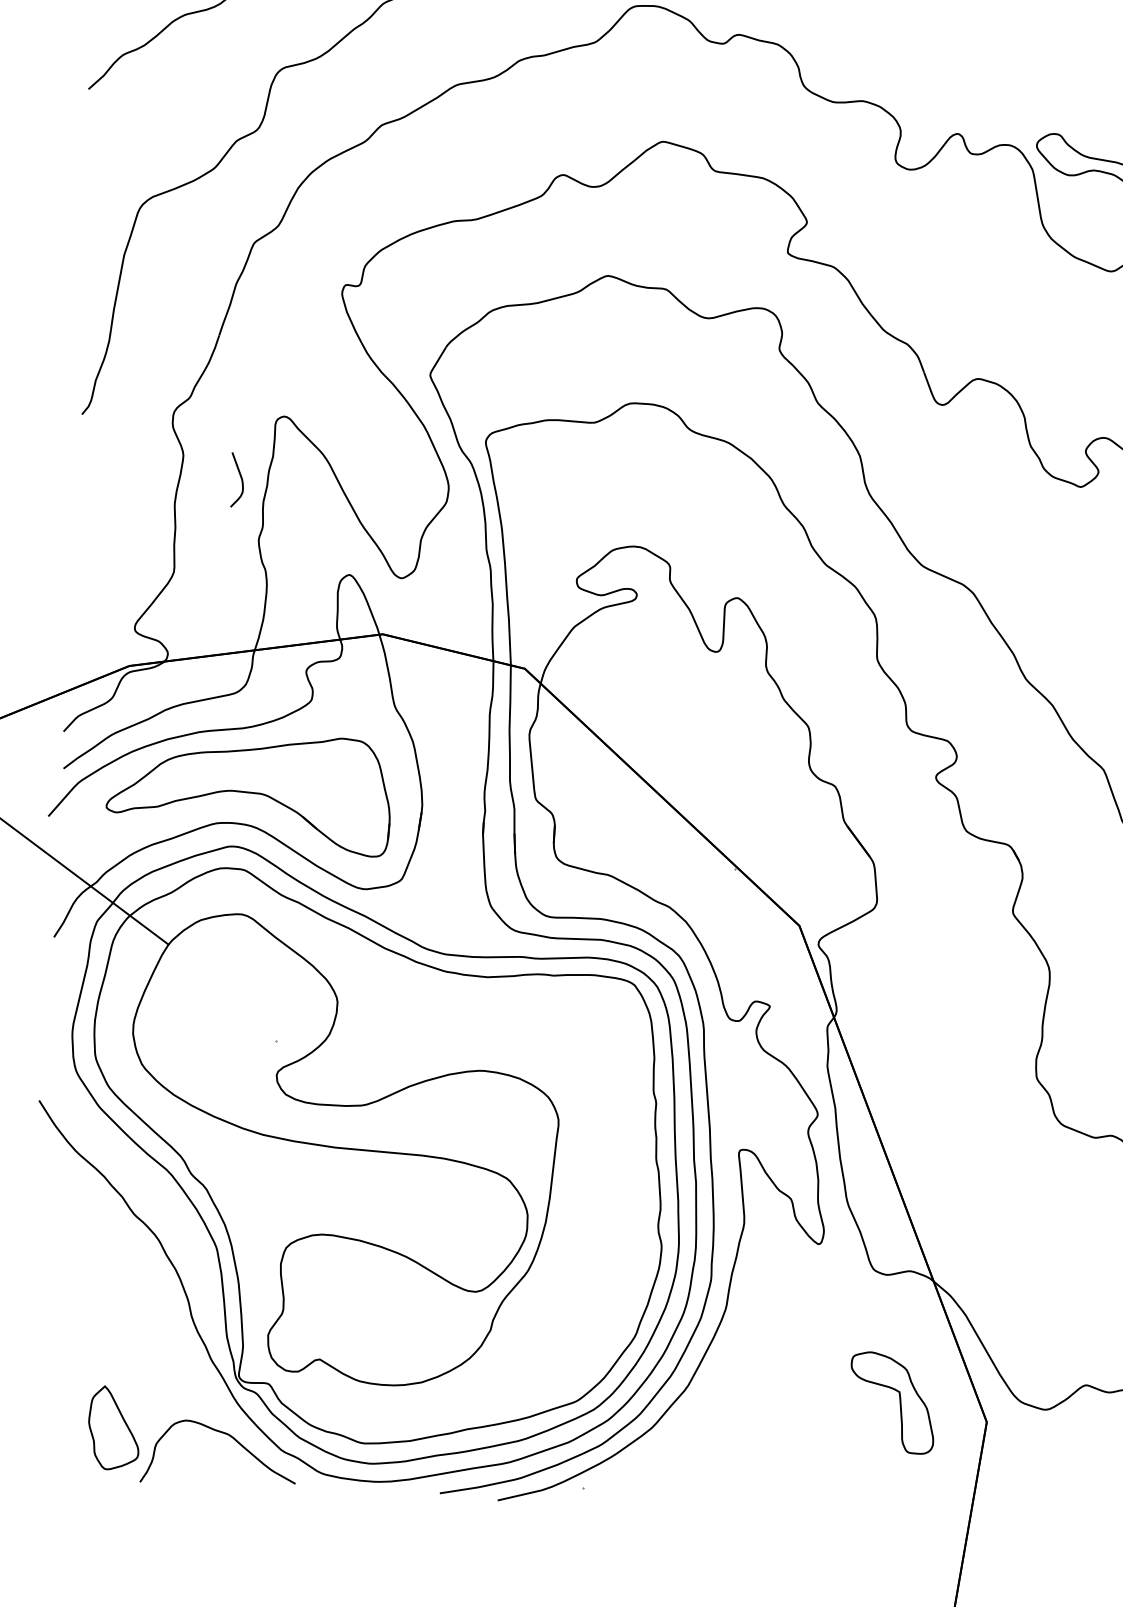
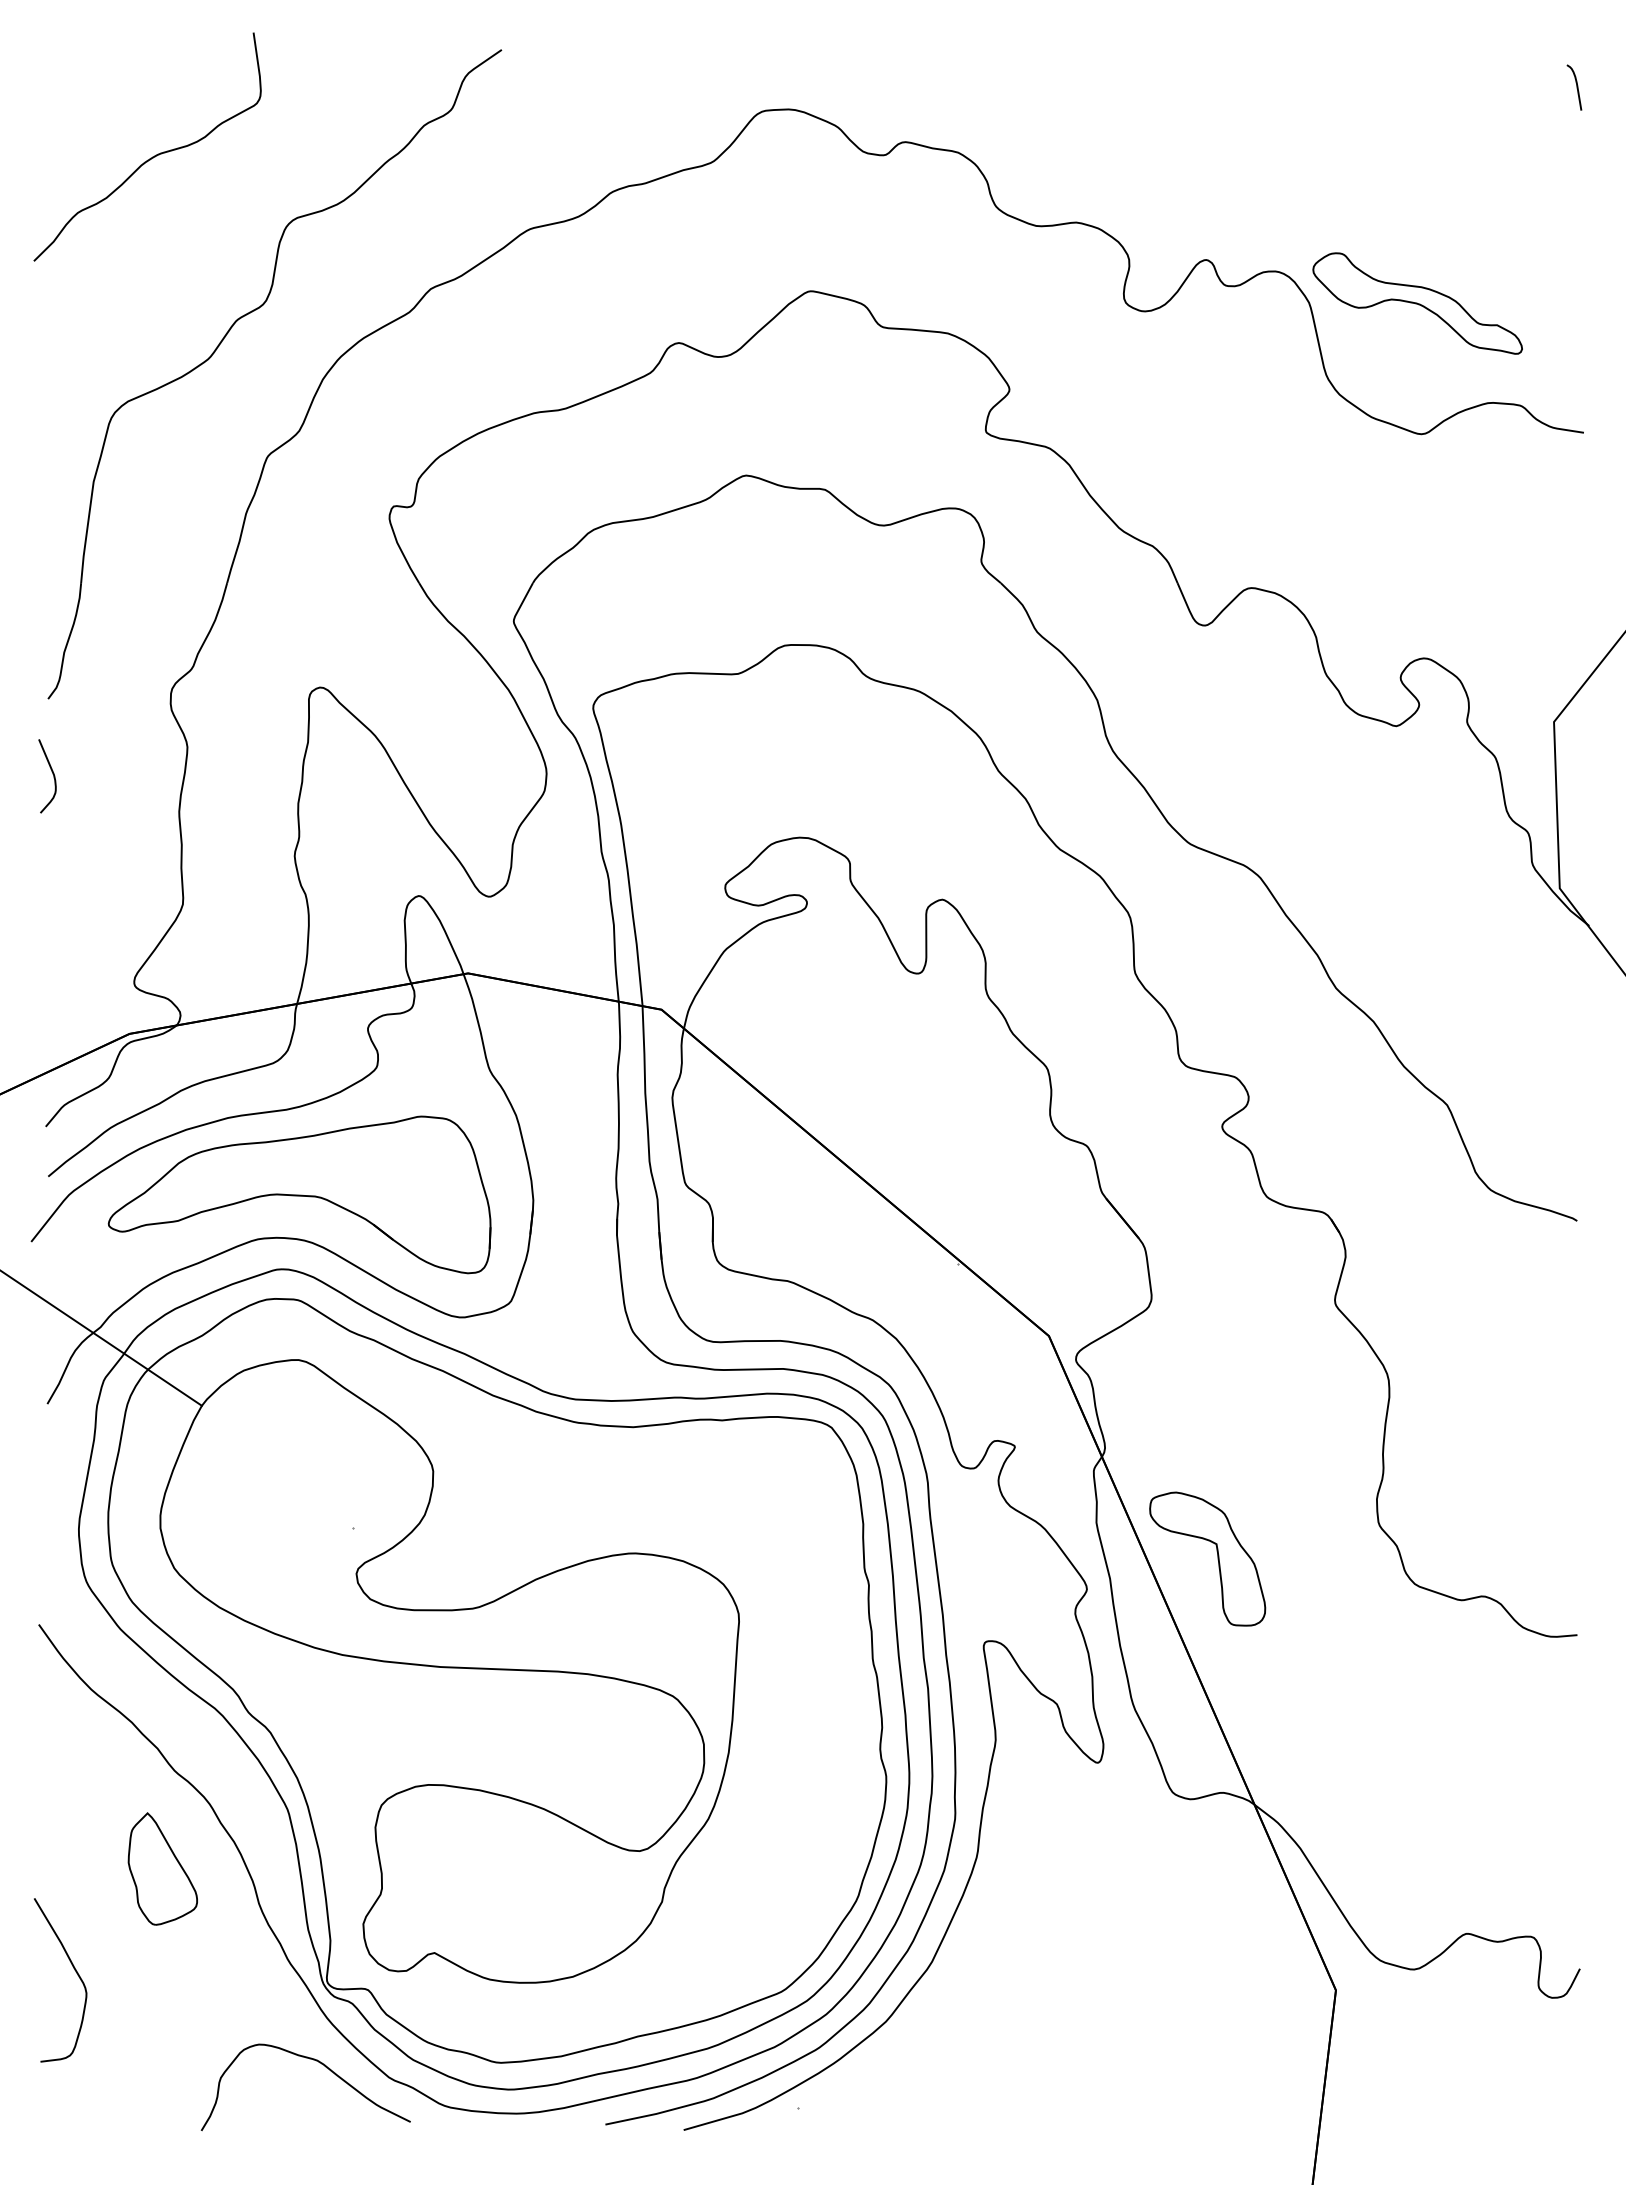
curve: (240, 478) -> (52, 774), moved
curve: (52, 1358) -> (74, 1970), added
part: (899, 1402) -> (1217, 1558), moved
part: (113, 1427) -> (162, 1868), moved

